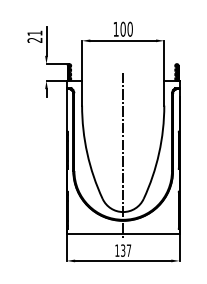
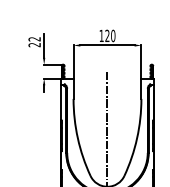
text: (122, 28) -> (106, 35), 100 -> 120
text: (34, 33) -> (34, 39), 21 -> 22

